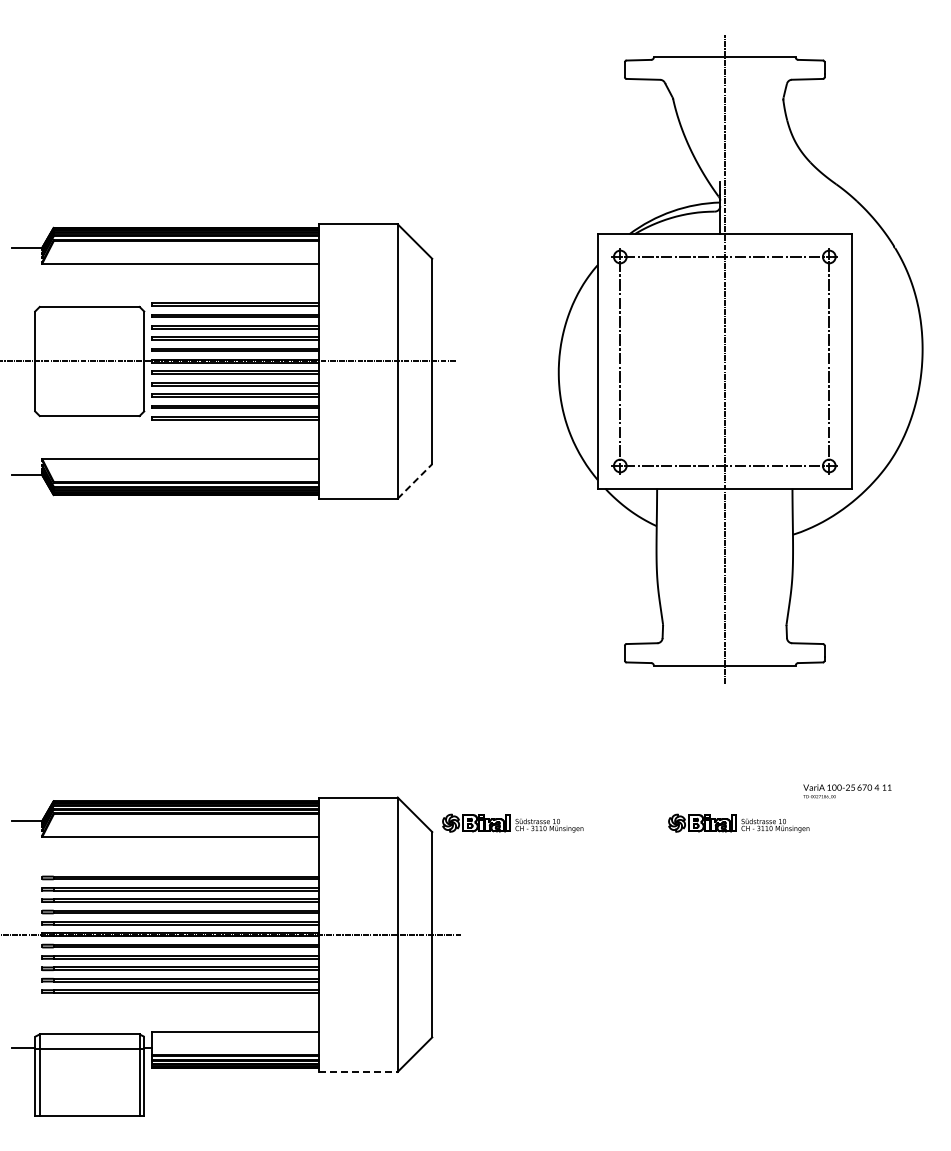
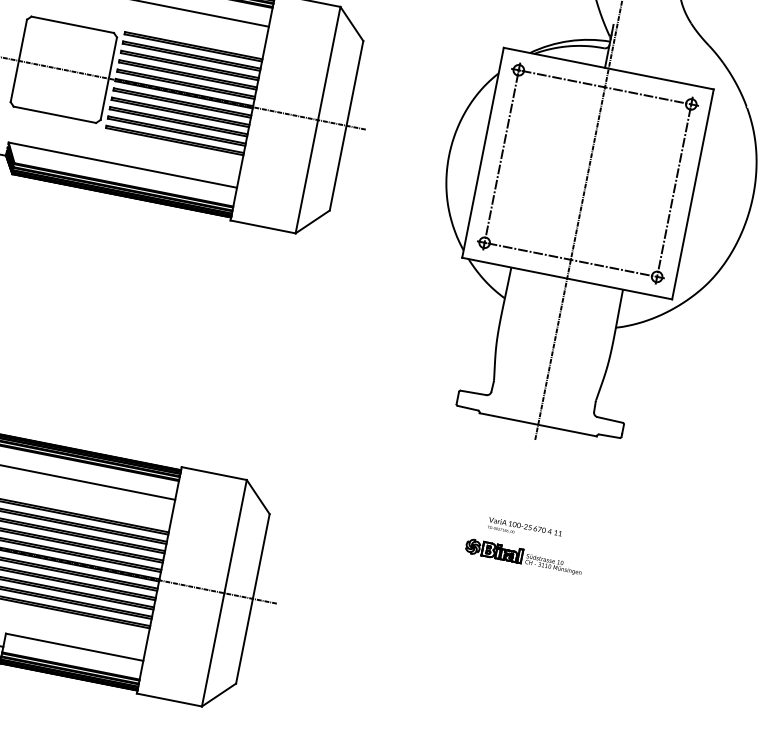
line: (415, 481) -> (313, 222), dashed -> solid
text: (847, 791) -> (524, 529), moved
part: (512, 822) -> (337, 519), removed
line: (358, 1071) -> (169, 699), dashed -> solid

